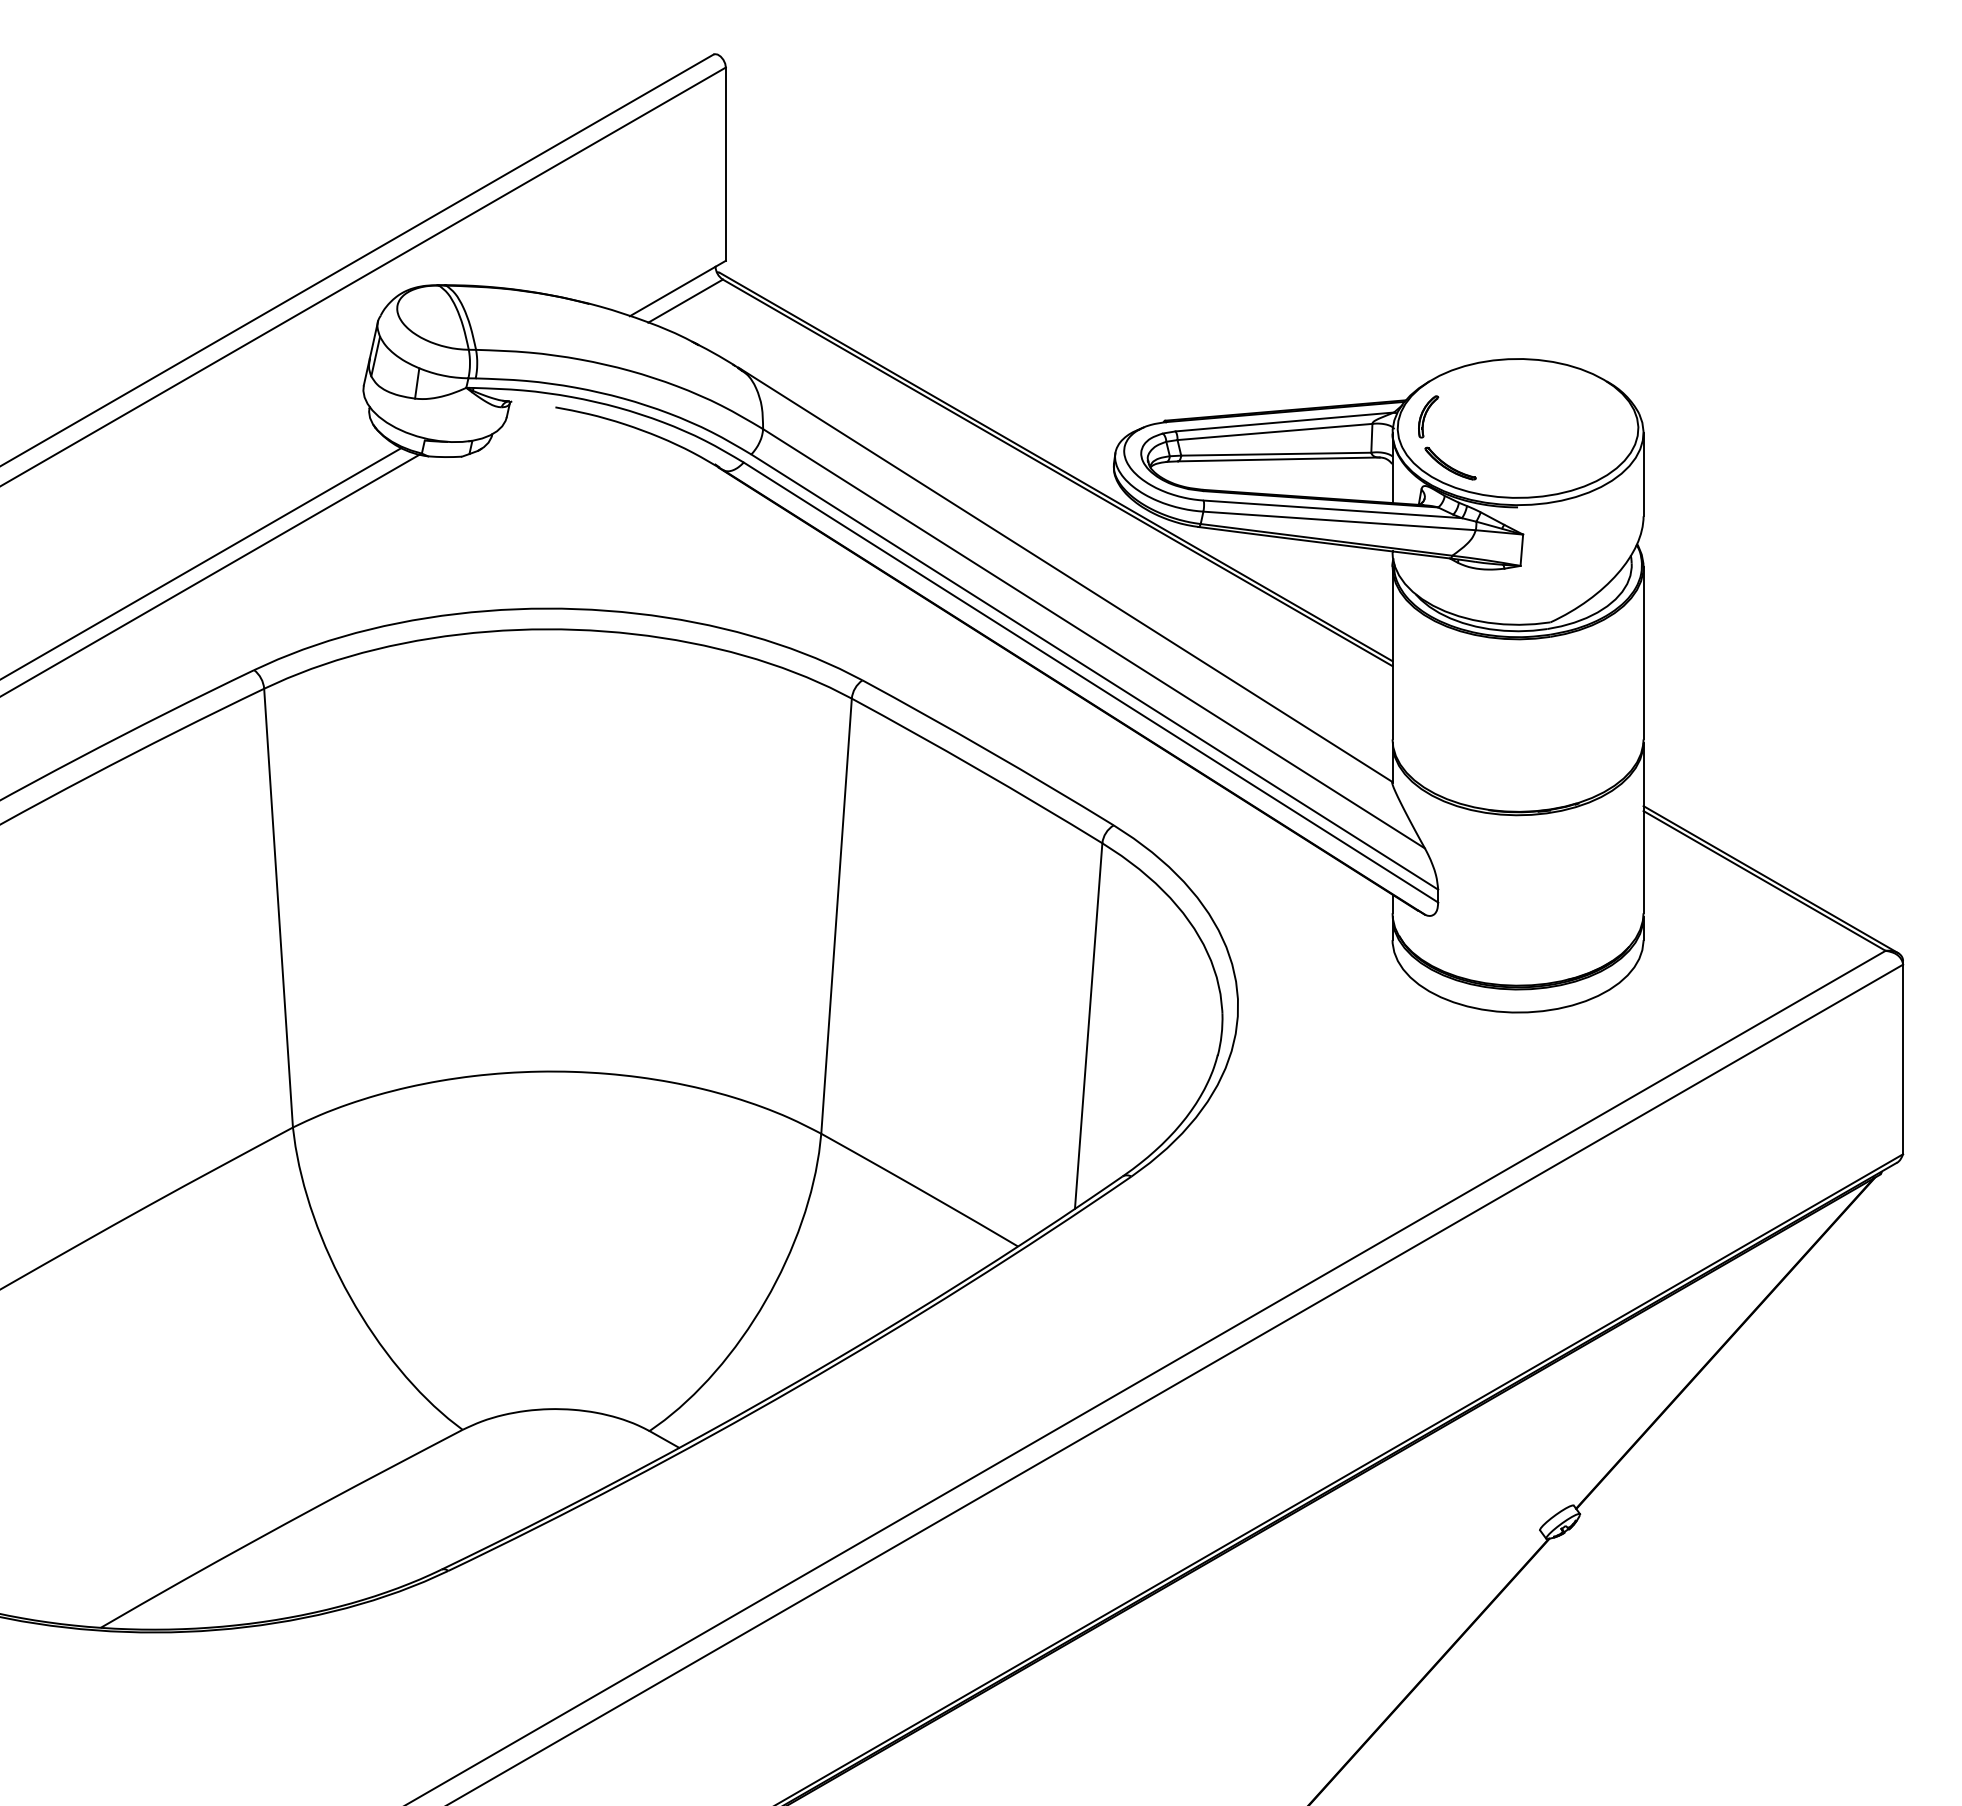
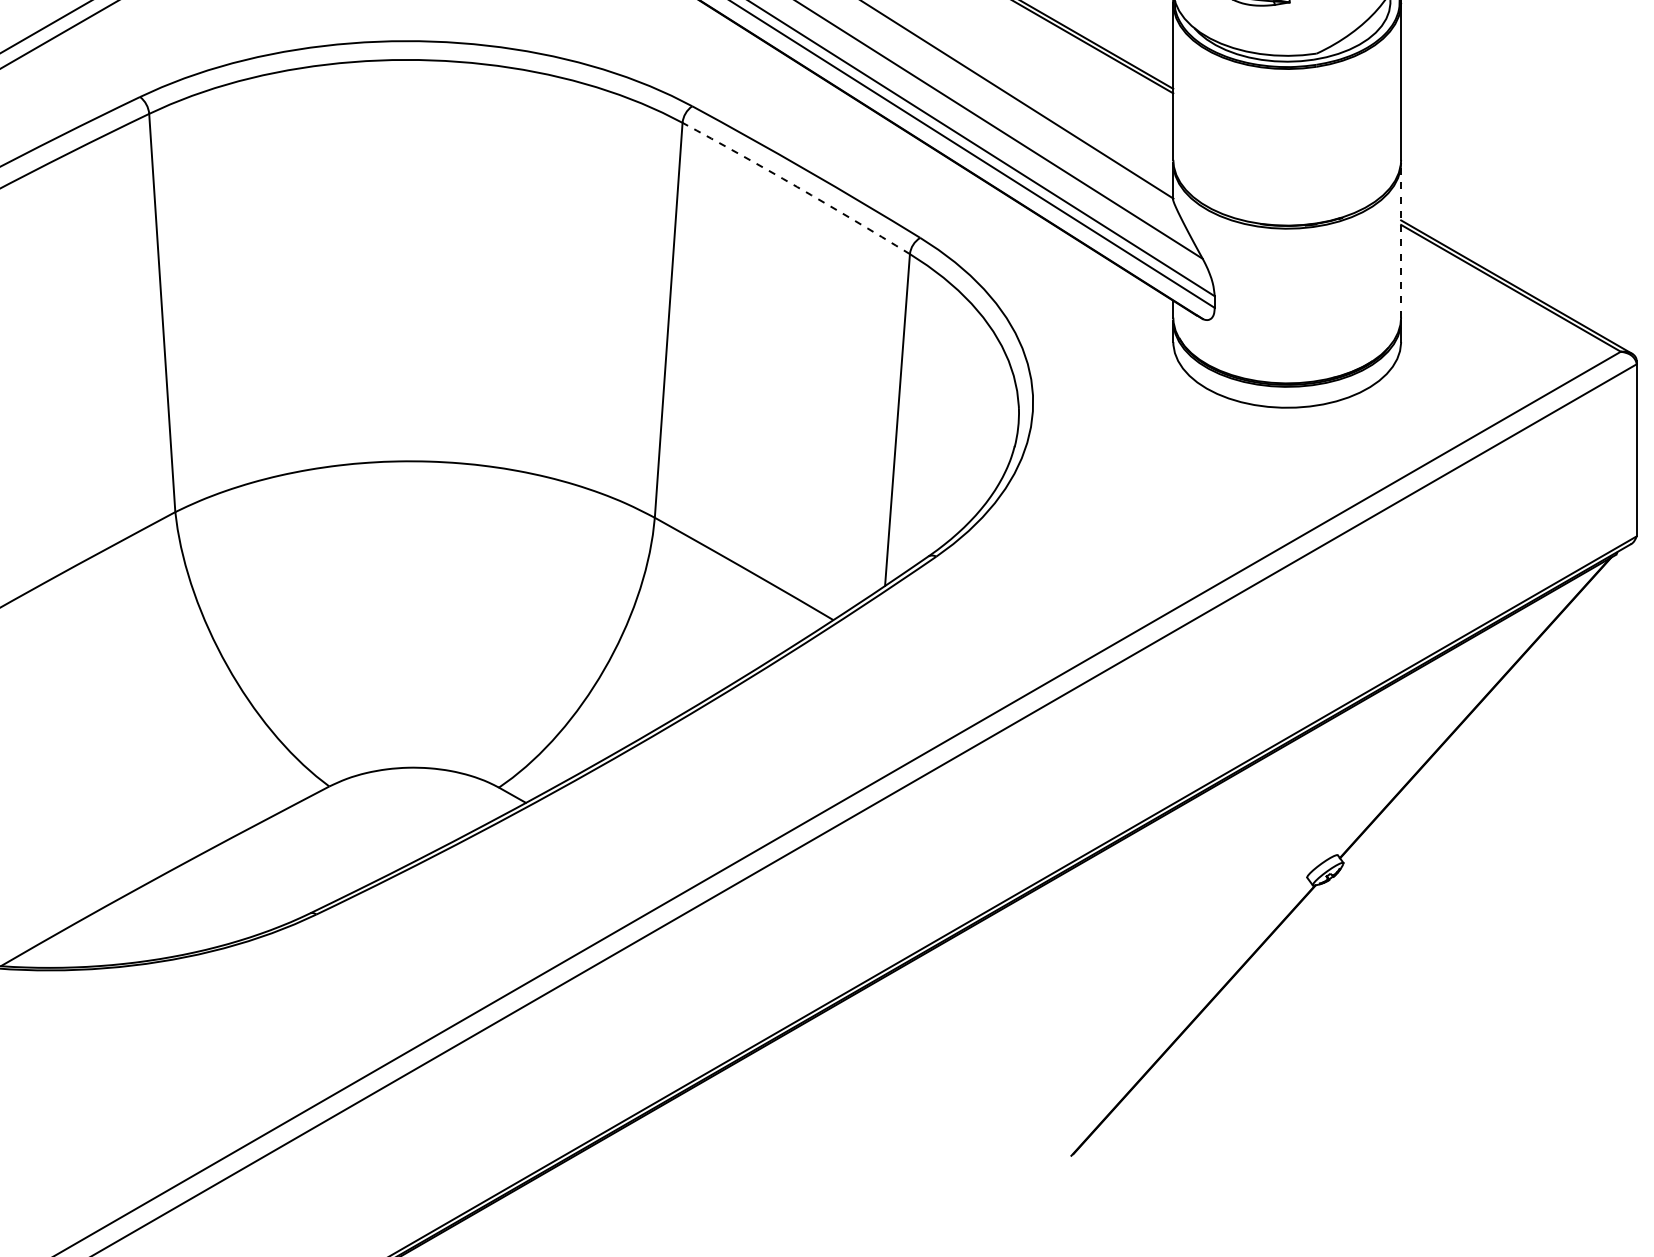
arc: (978, 769) -> (797, 187), solid -> dashed
line: (1643, 827) -> (1401, 239), solid -> dashed

